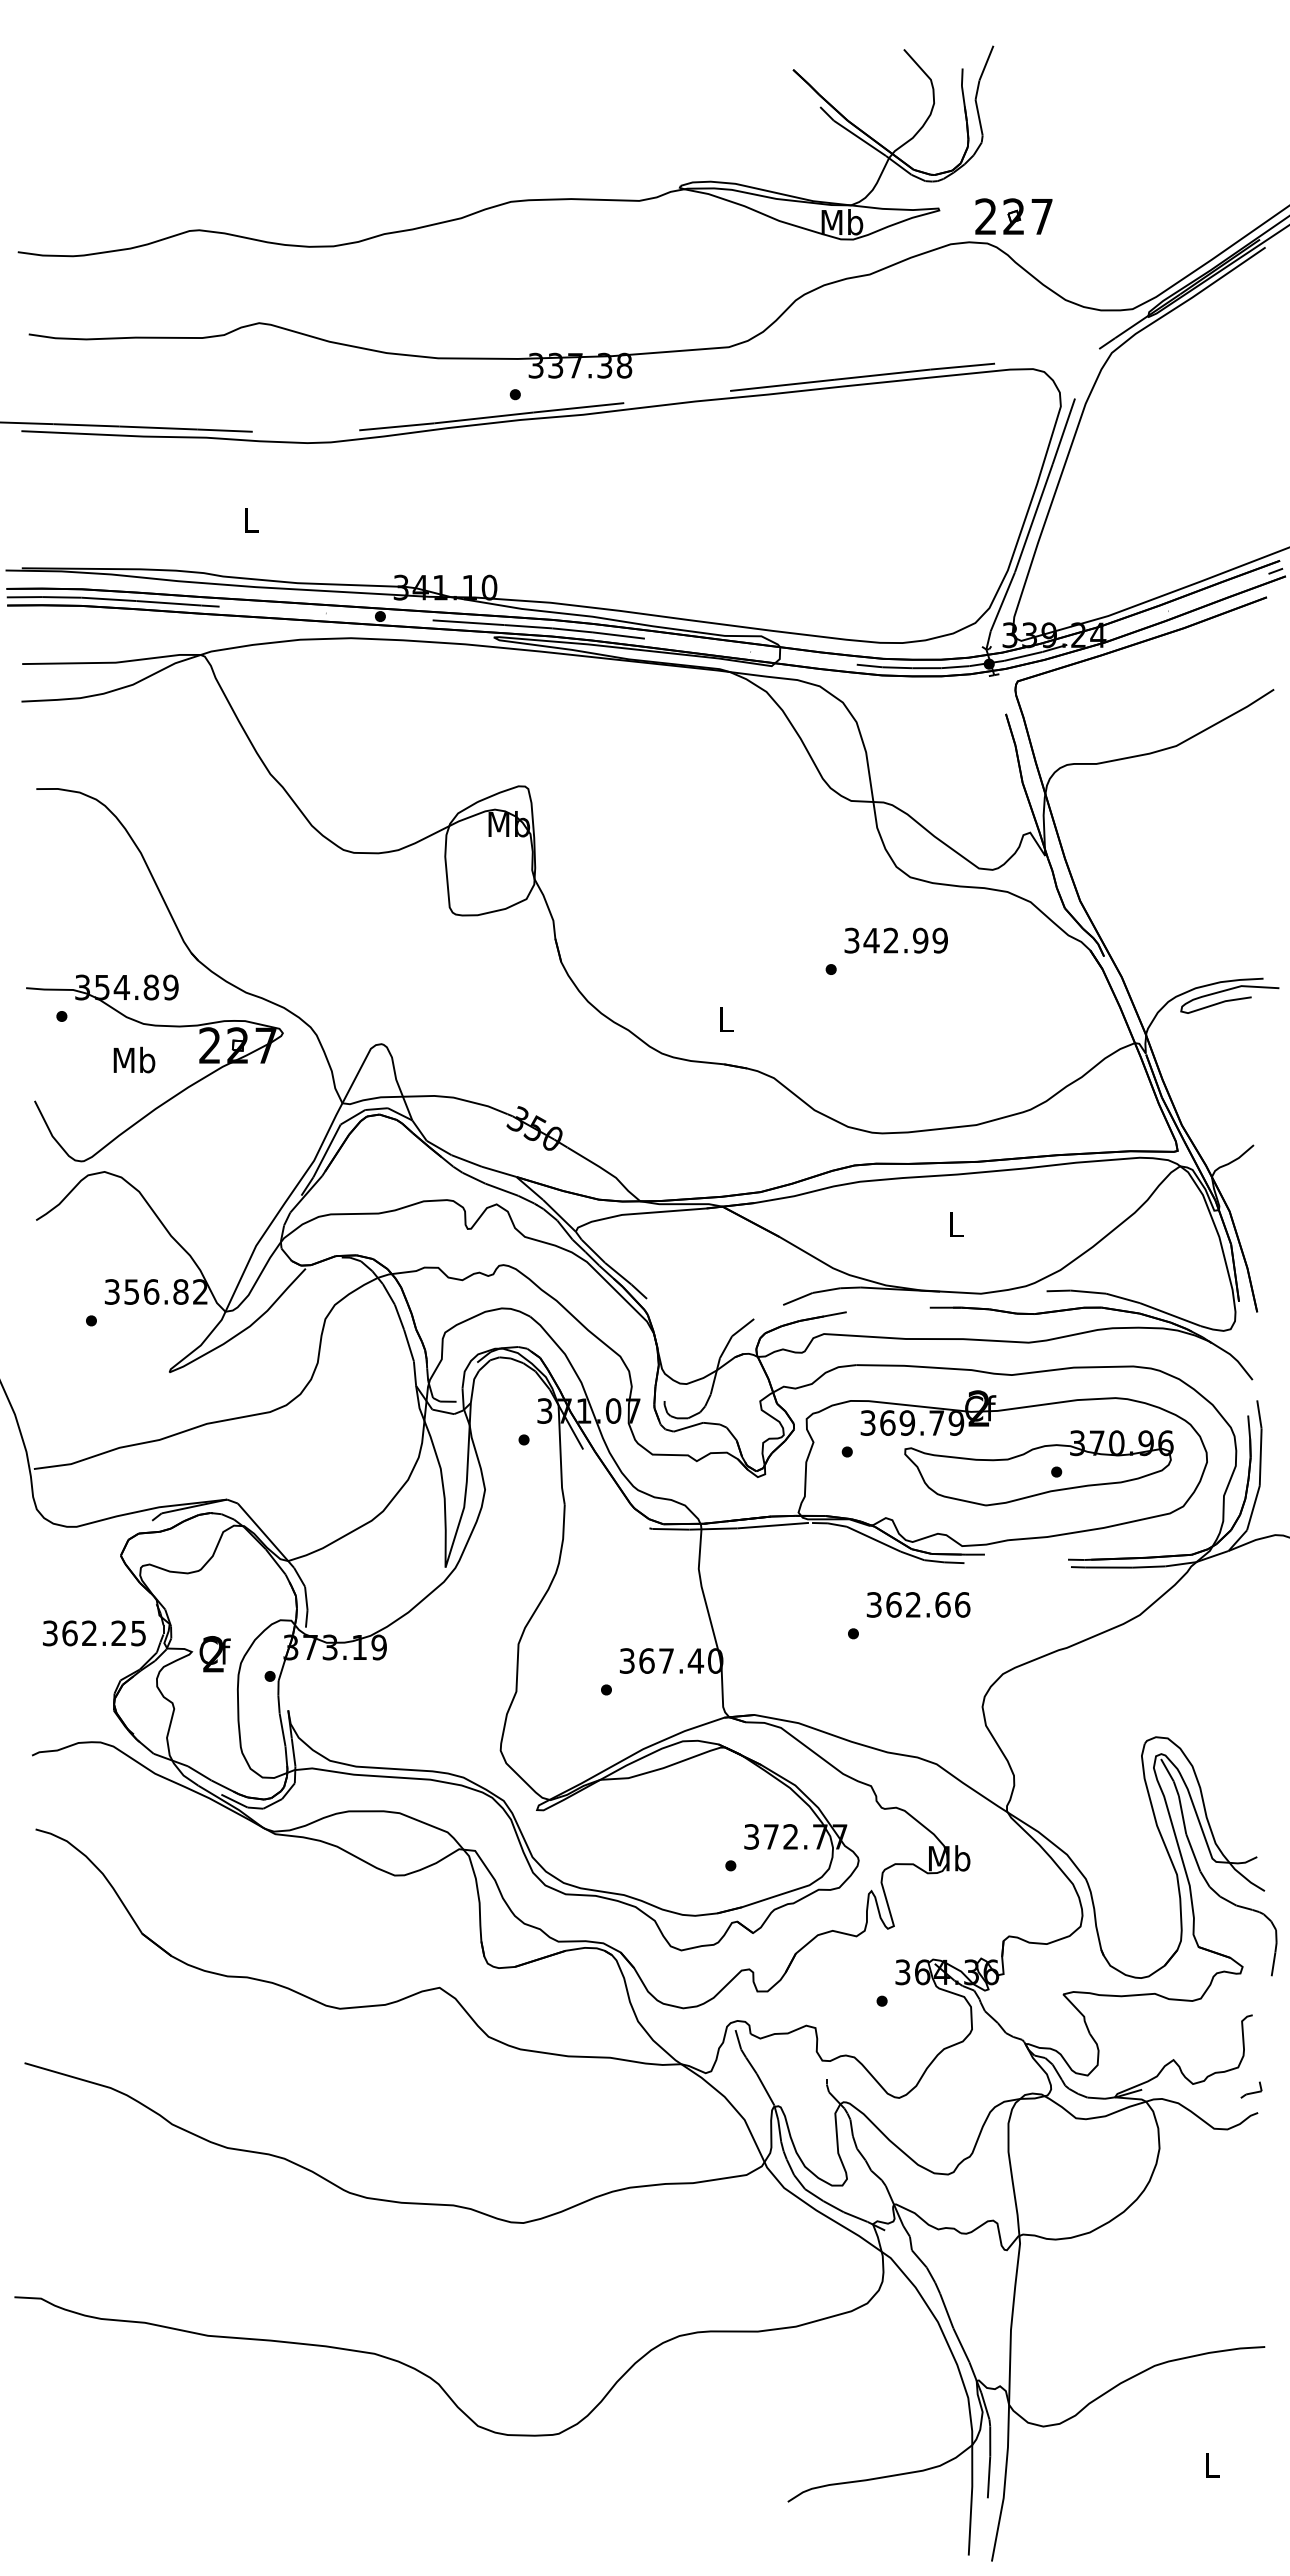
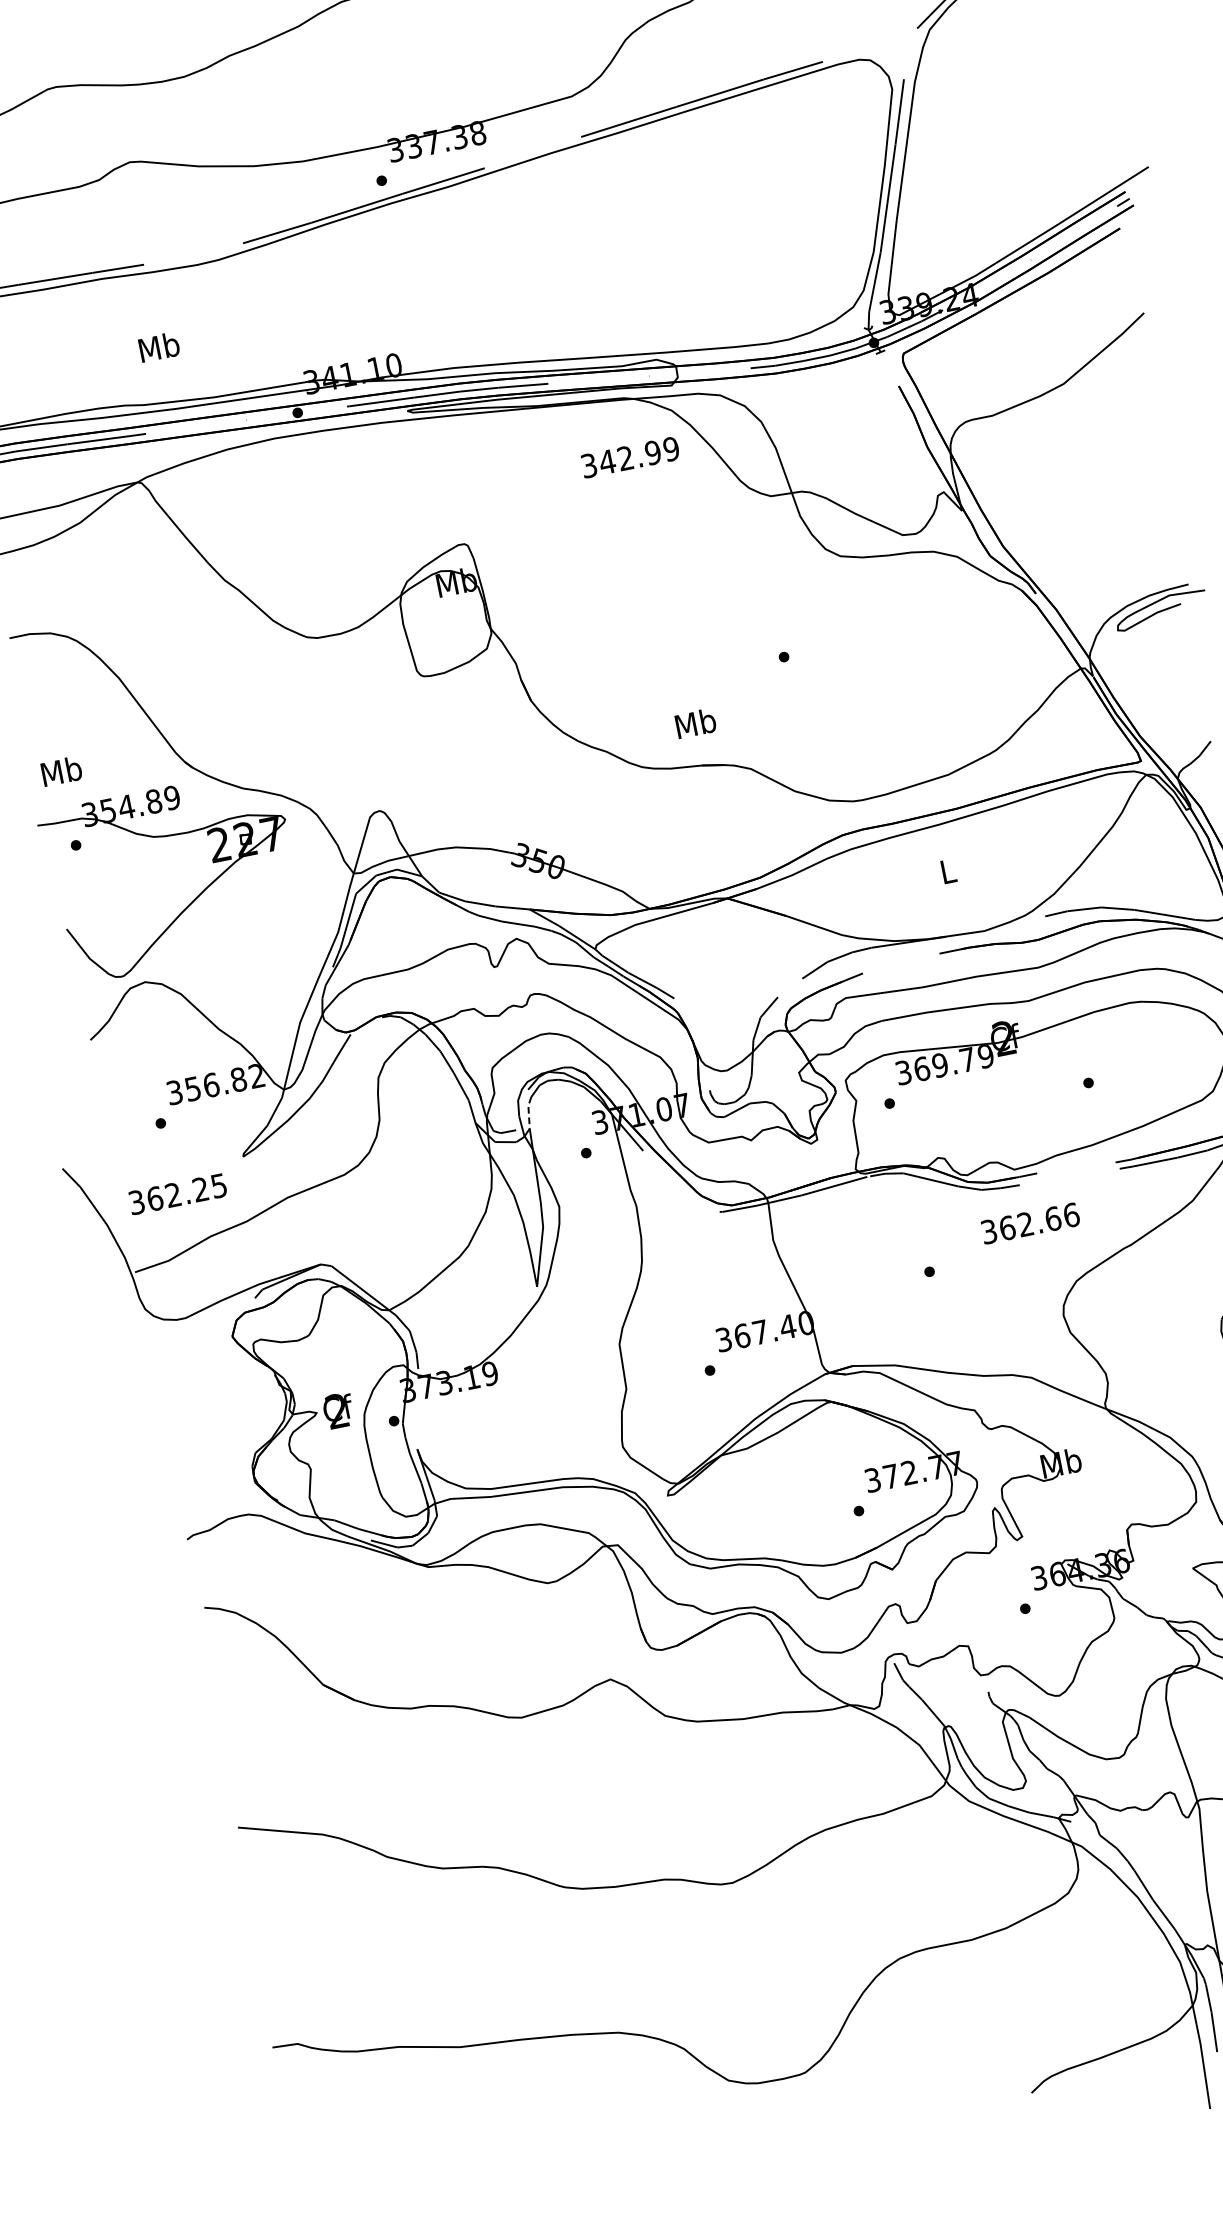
text: (251, 519) -> (159, 346), L -> Mb
text: (895, 940) -> (629, 457), moved
text: (726, 1019) -> (695, 723), L -> Mb
text: (134, 1059) -> (61, 770), moved
line: (473, 1385) -> (528, 1111), solid -> dashed
part: (1038, 1468) -> (1070, 1083), removed
text: (918, 1604) -> (1030, 1223), moved
text: (94, 1633) -> (178, 1194), moved

